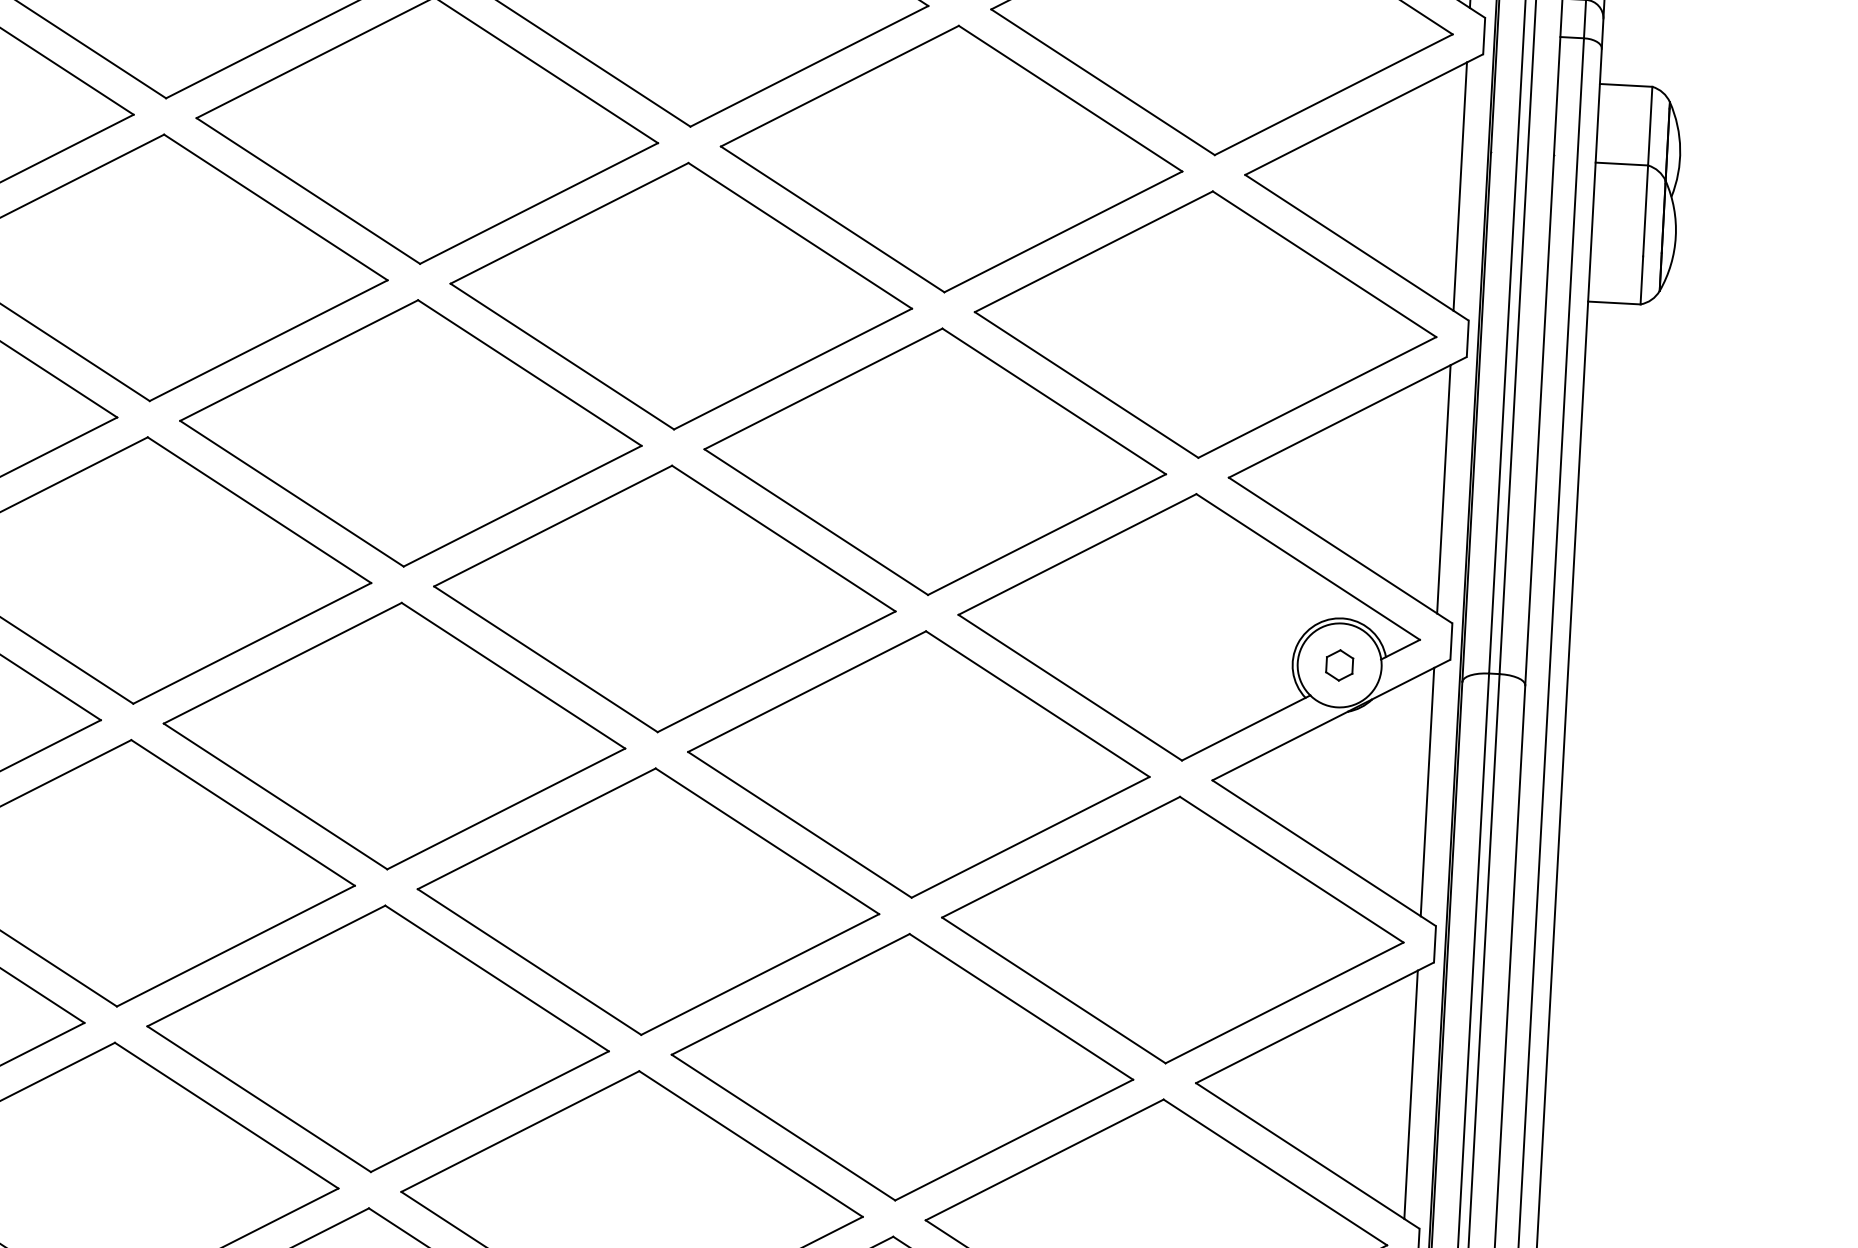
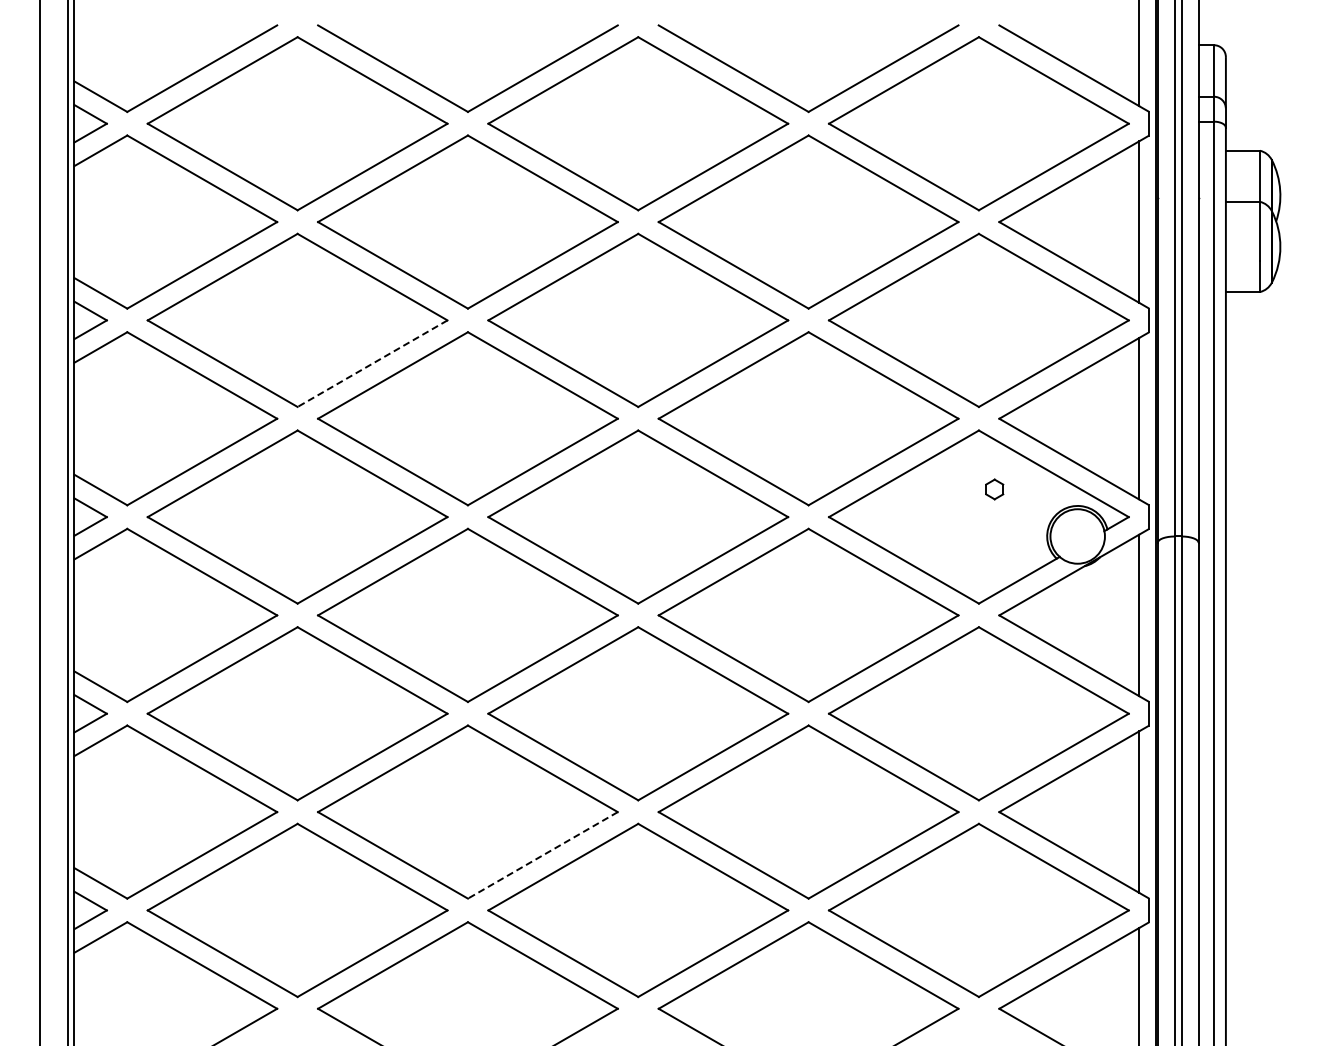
line: (268, 340) -> (372, 363), solid -> dashed
part: (1339, 665) -> (994, 489), moved
line: (489, 1111) -> (542, 855), solid -> dashed

